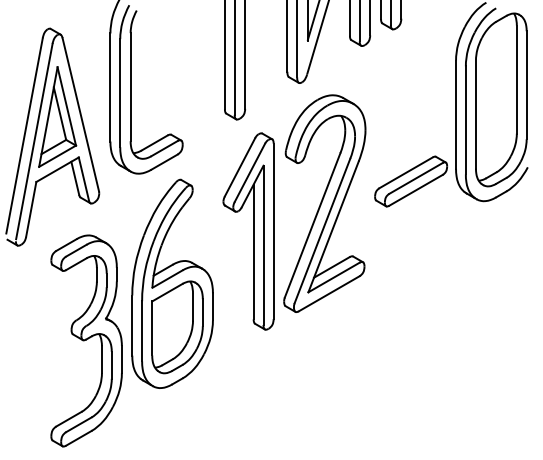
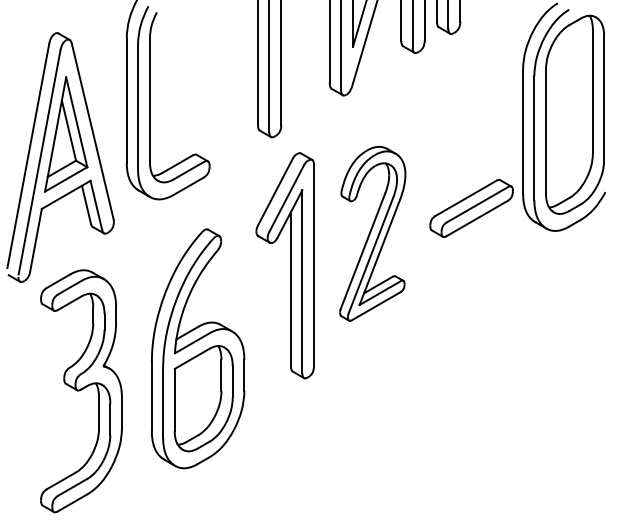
part: (324, 203) -> (372, 233), size x0.7
part: (172, 283) -> (198, 348), moved
part: (86, 341) -> (81, 391), moved

